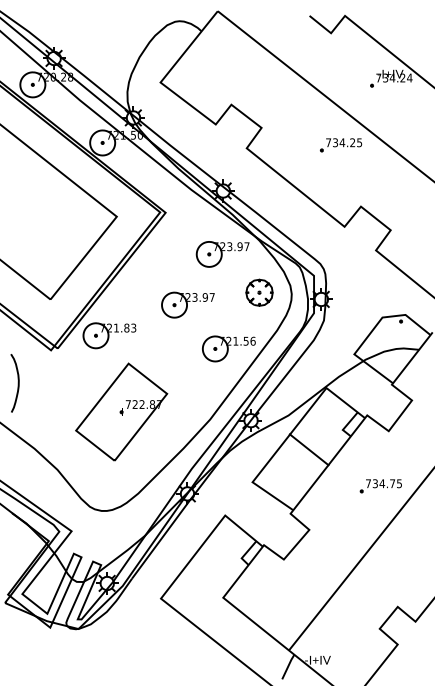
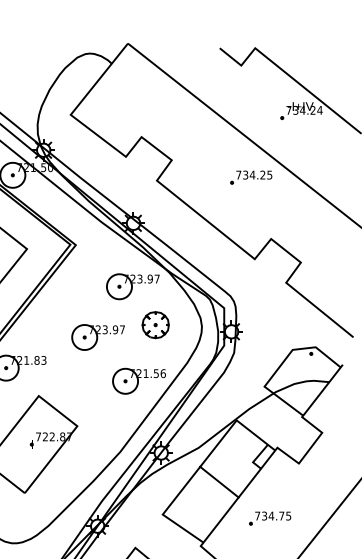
part: (259, 292) -> (155, 324), moved
part: (380, 486) -> (269, 518), moved

